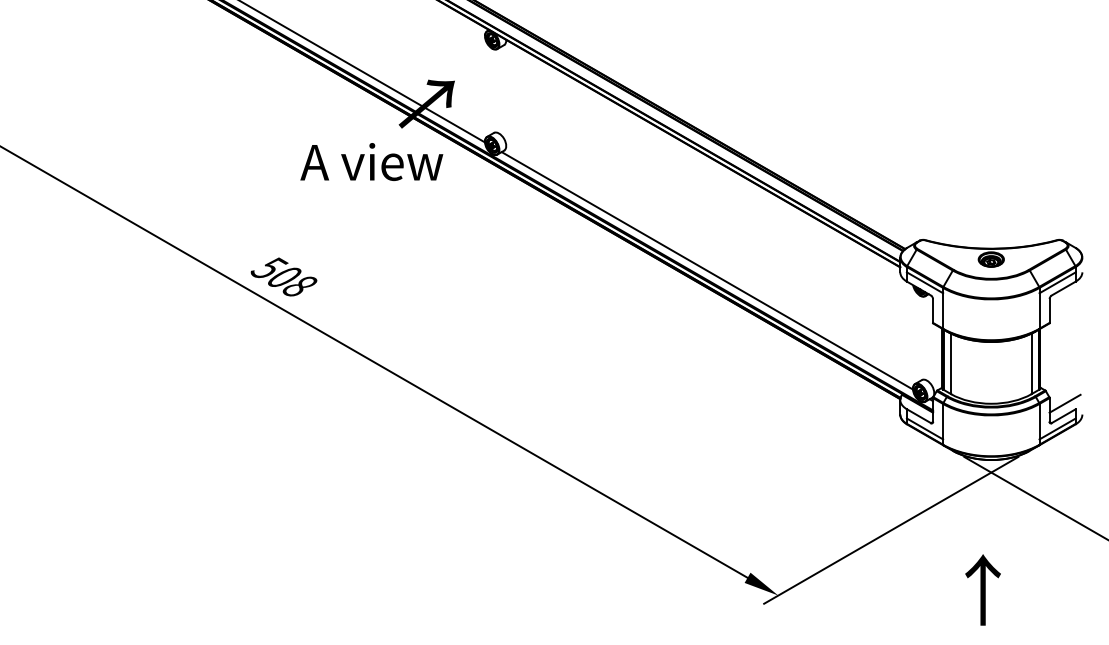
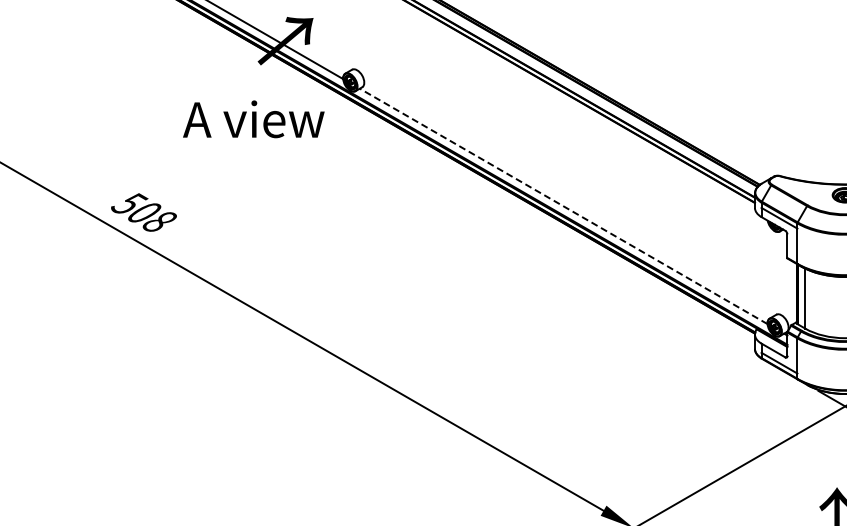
text: (371, 161) -> (253, 118), moved
line: (706, 270) -> (562, 206), solid -> dashed

